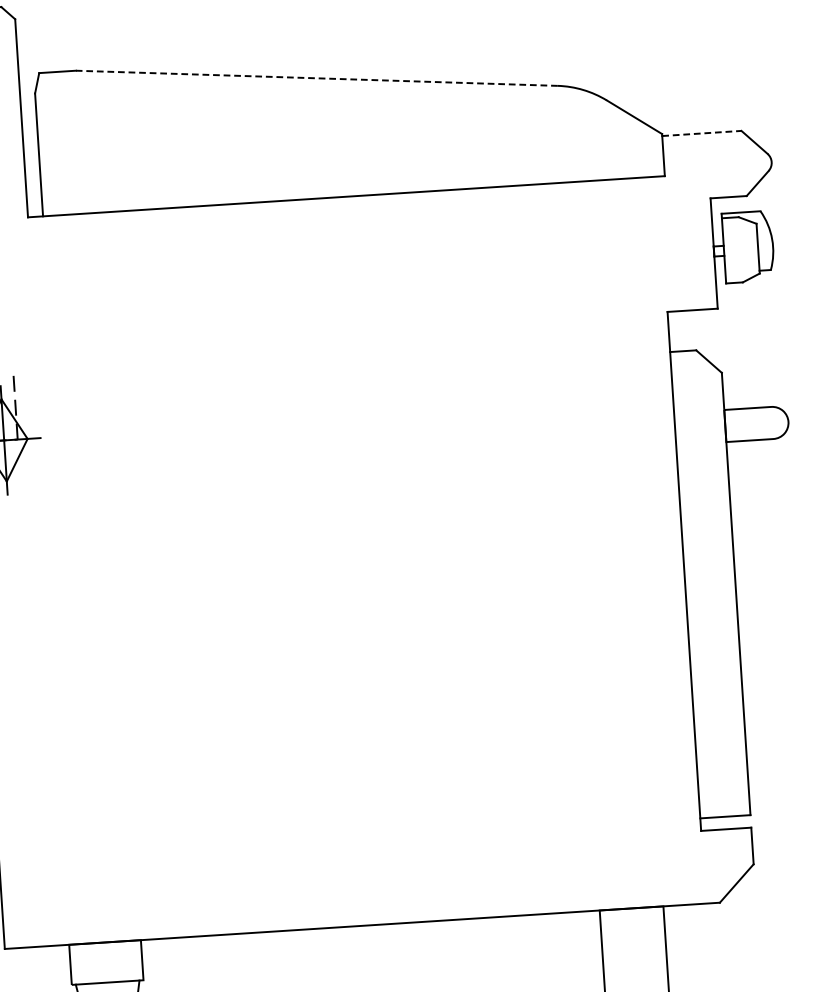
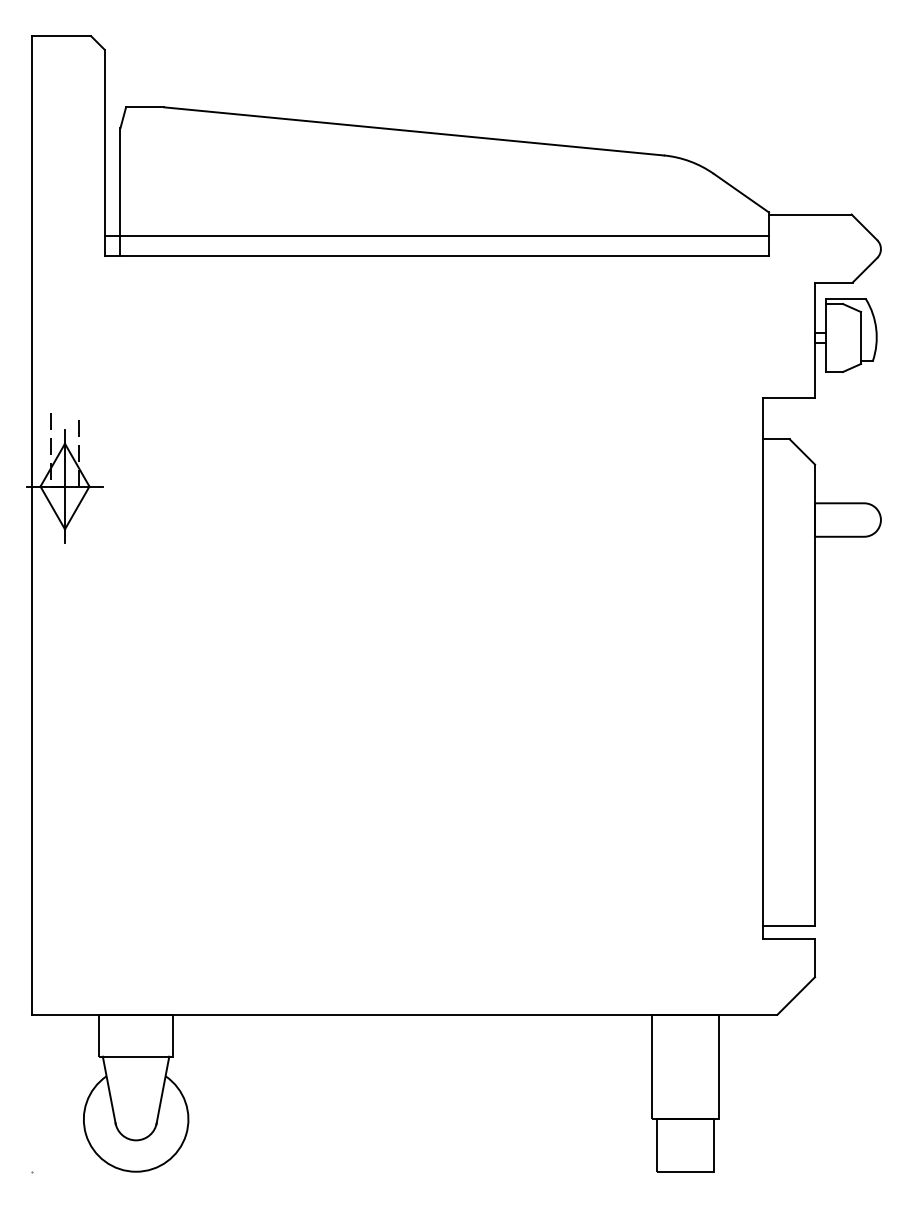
line: (317, 78) -> (414, 131), dashed -> solid
line: (702, 133) -> (810, 214), dashed -> solid
line: (344, 177) -> (436, 236), added

